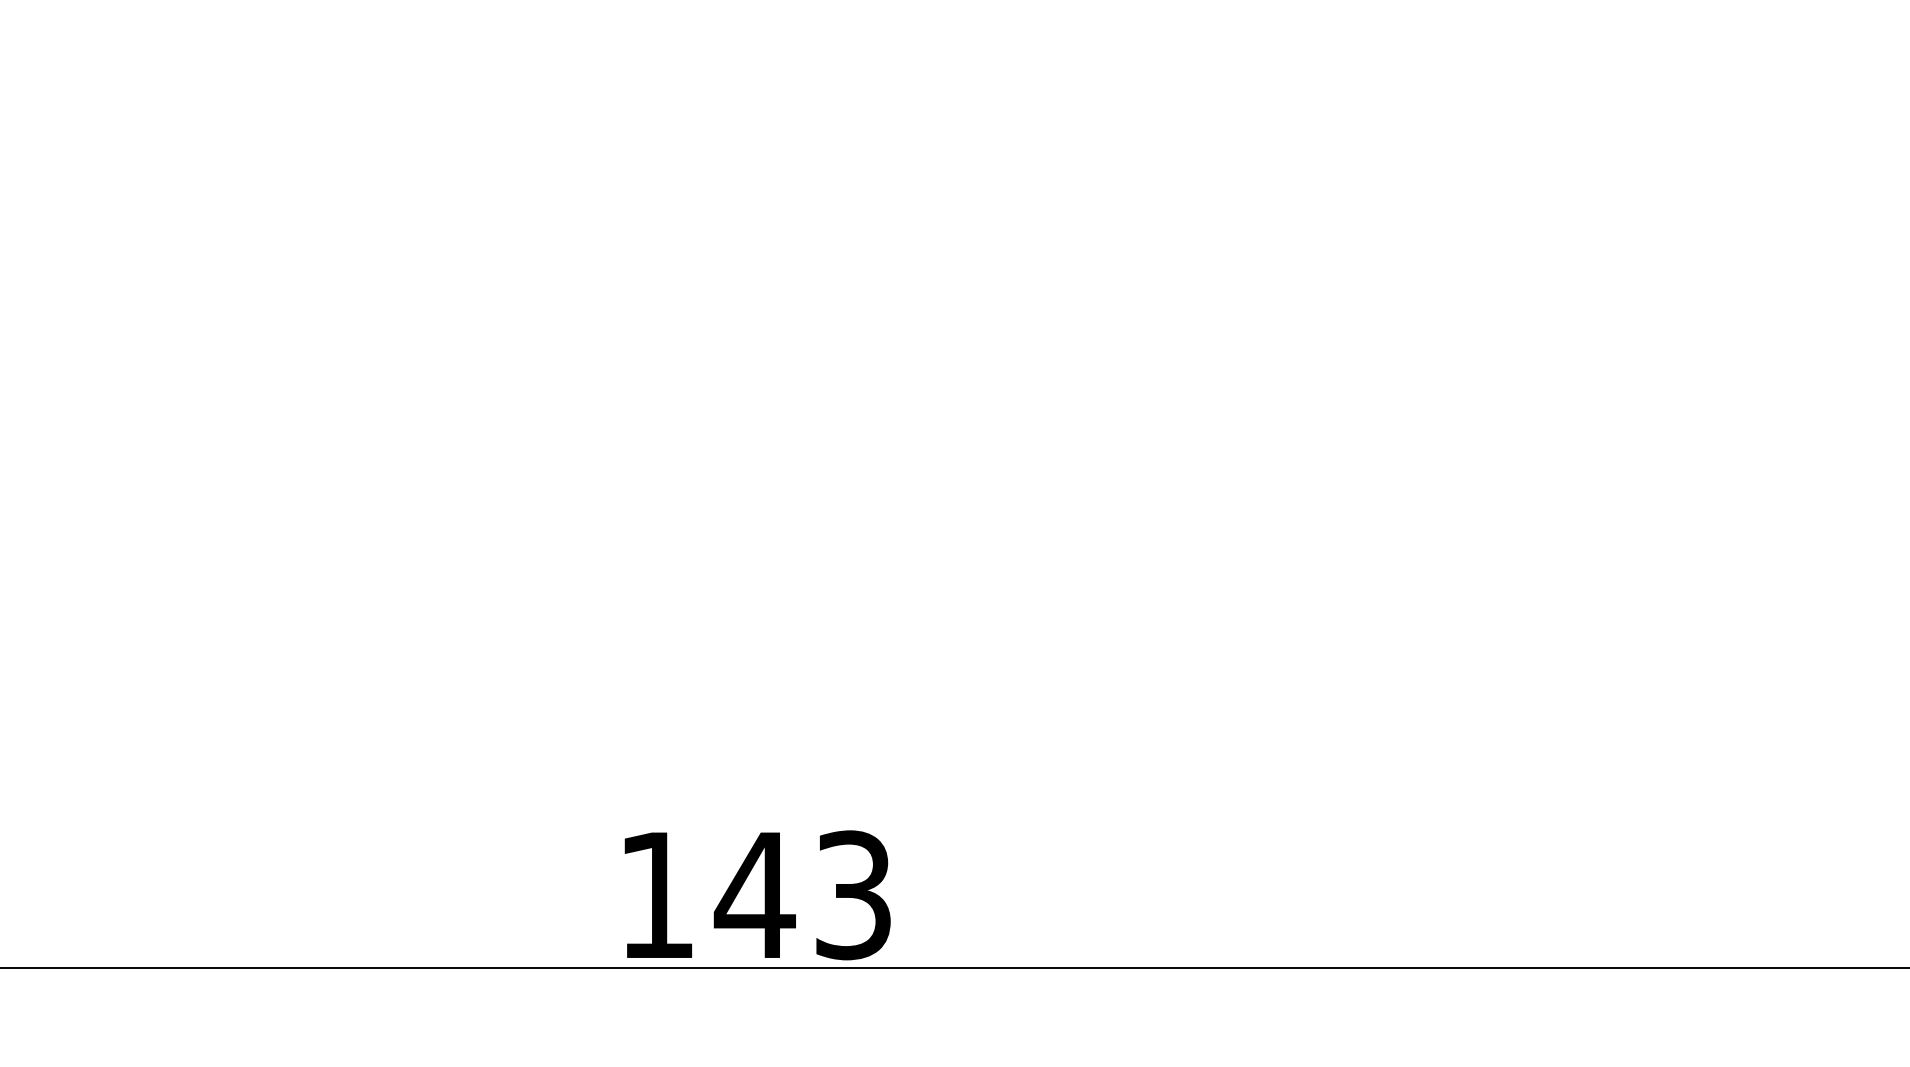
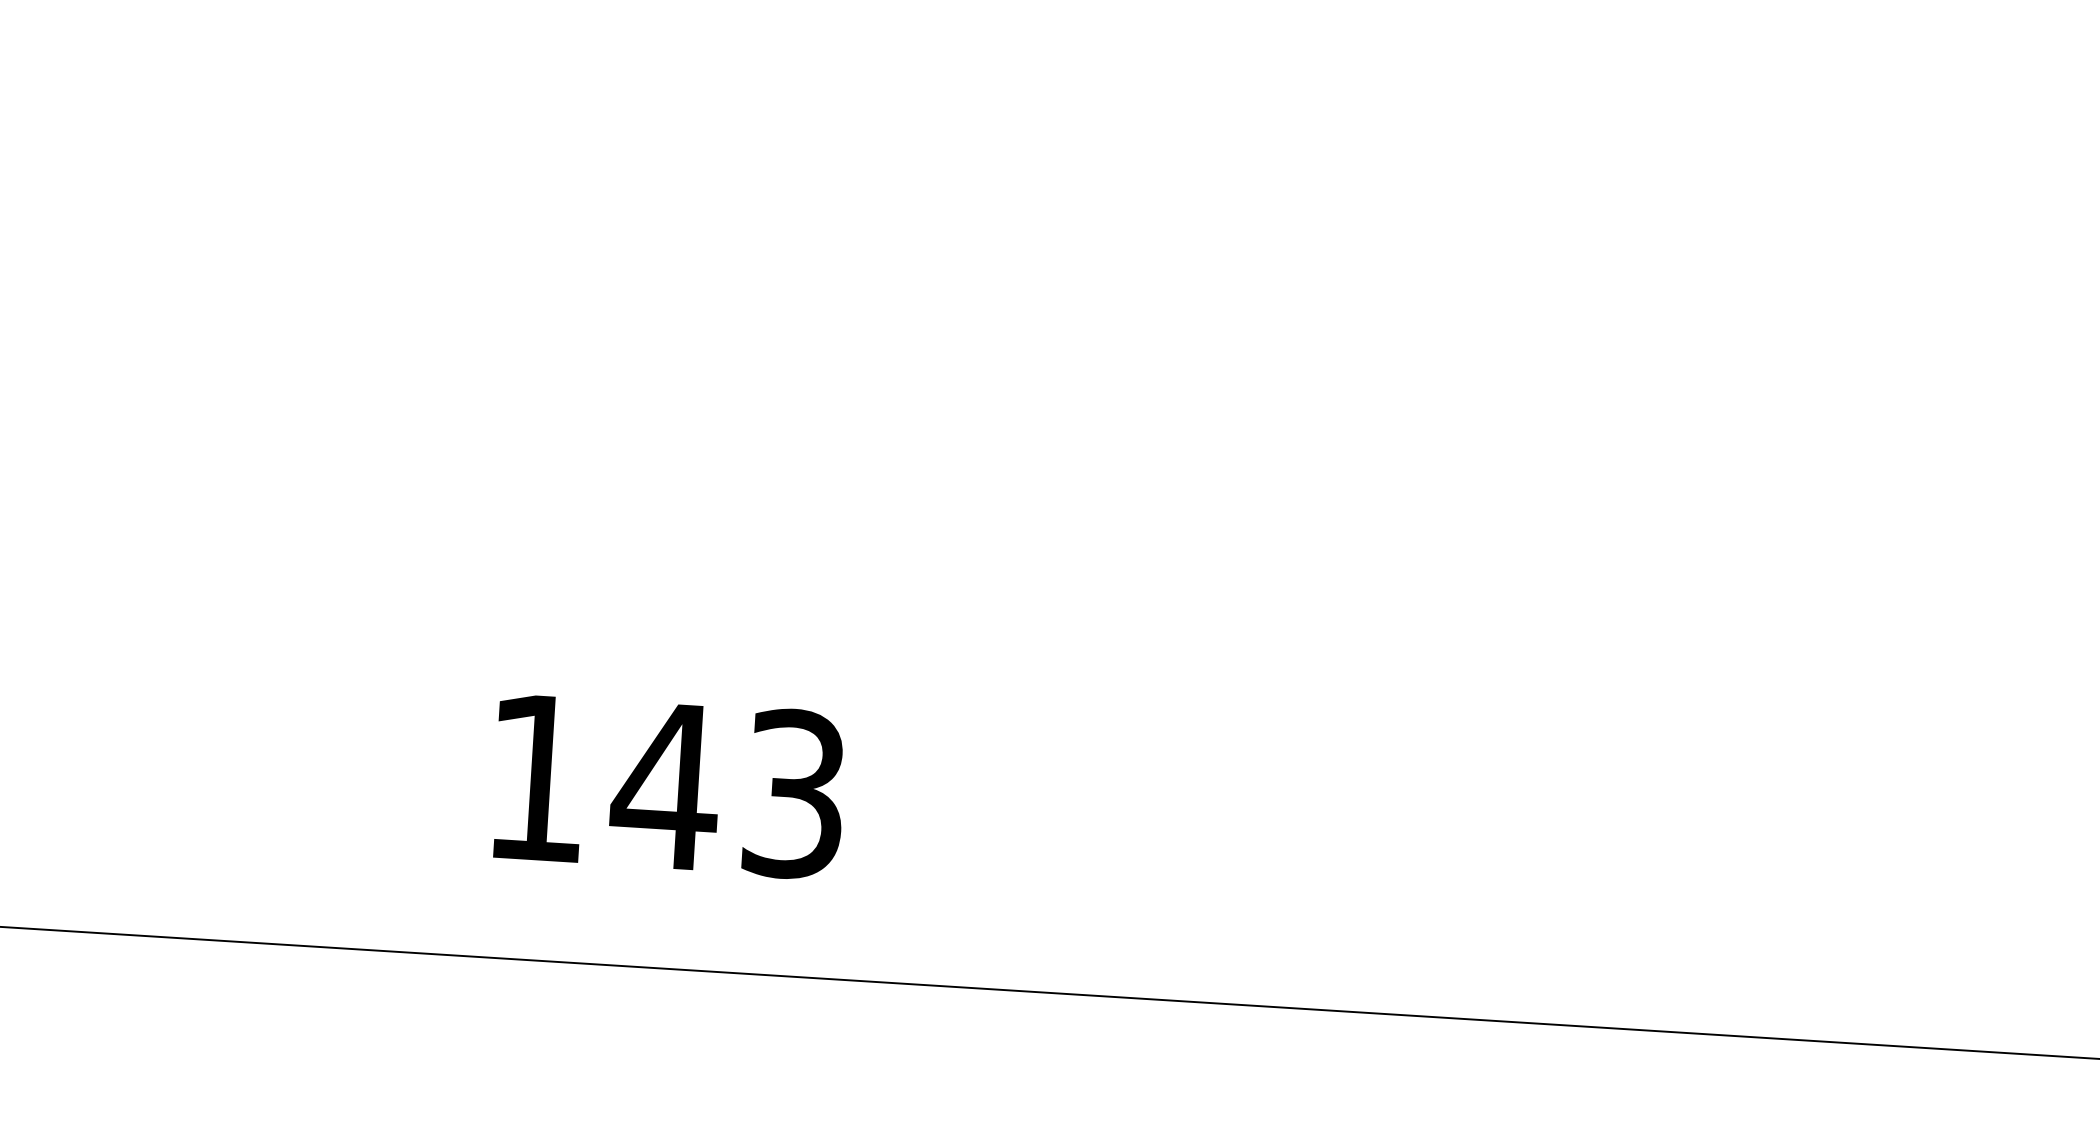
text: (757, 895) -> (668, 786), moved

